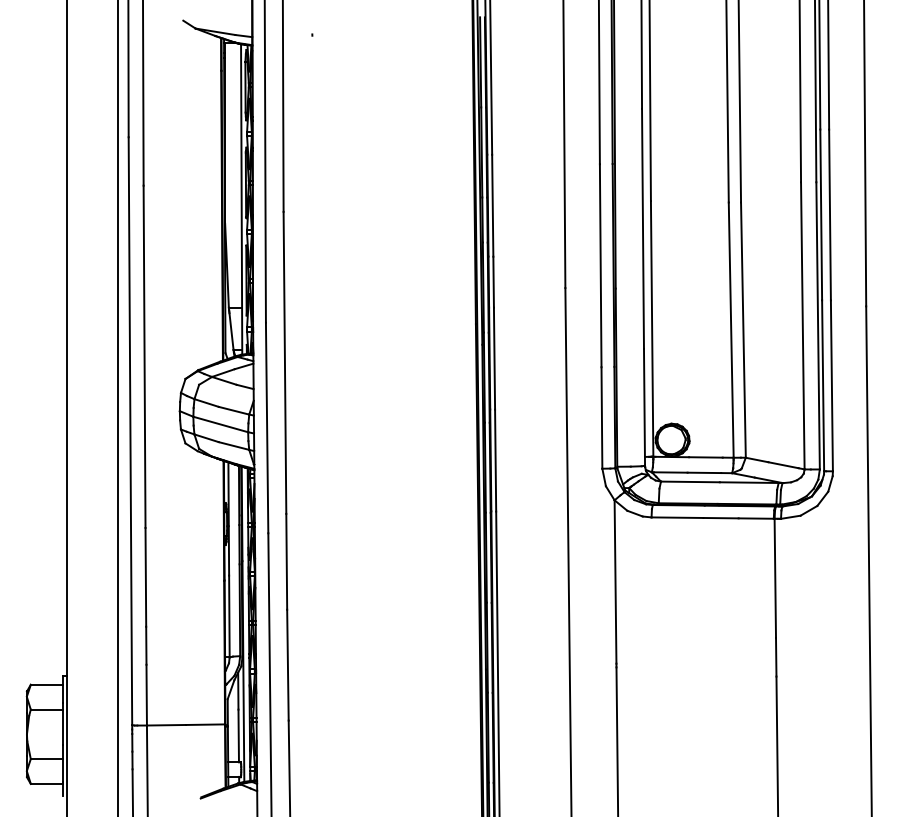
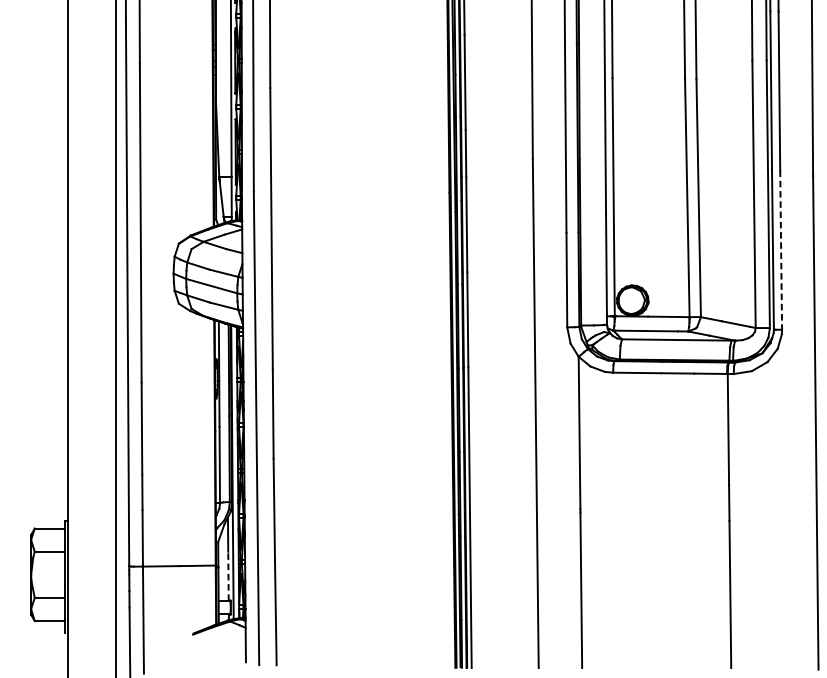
line: (831, 386) -> (780, 250), solid -> dashed
line: (238, 735) -> (228, 575), solid -> dashed

